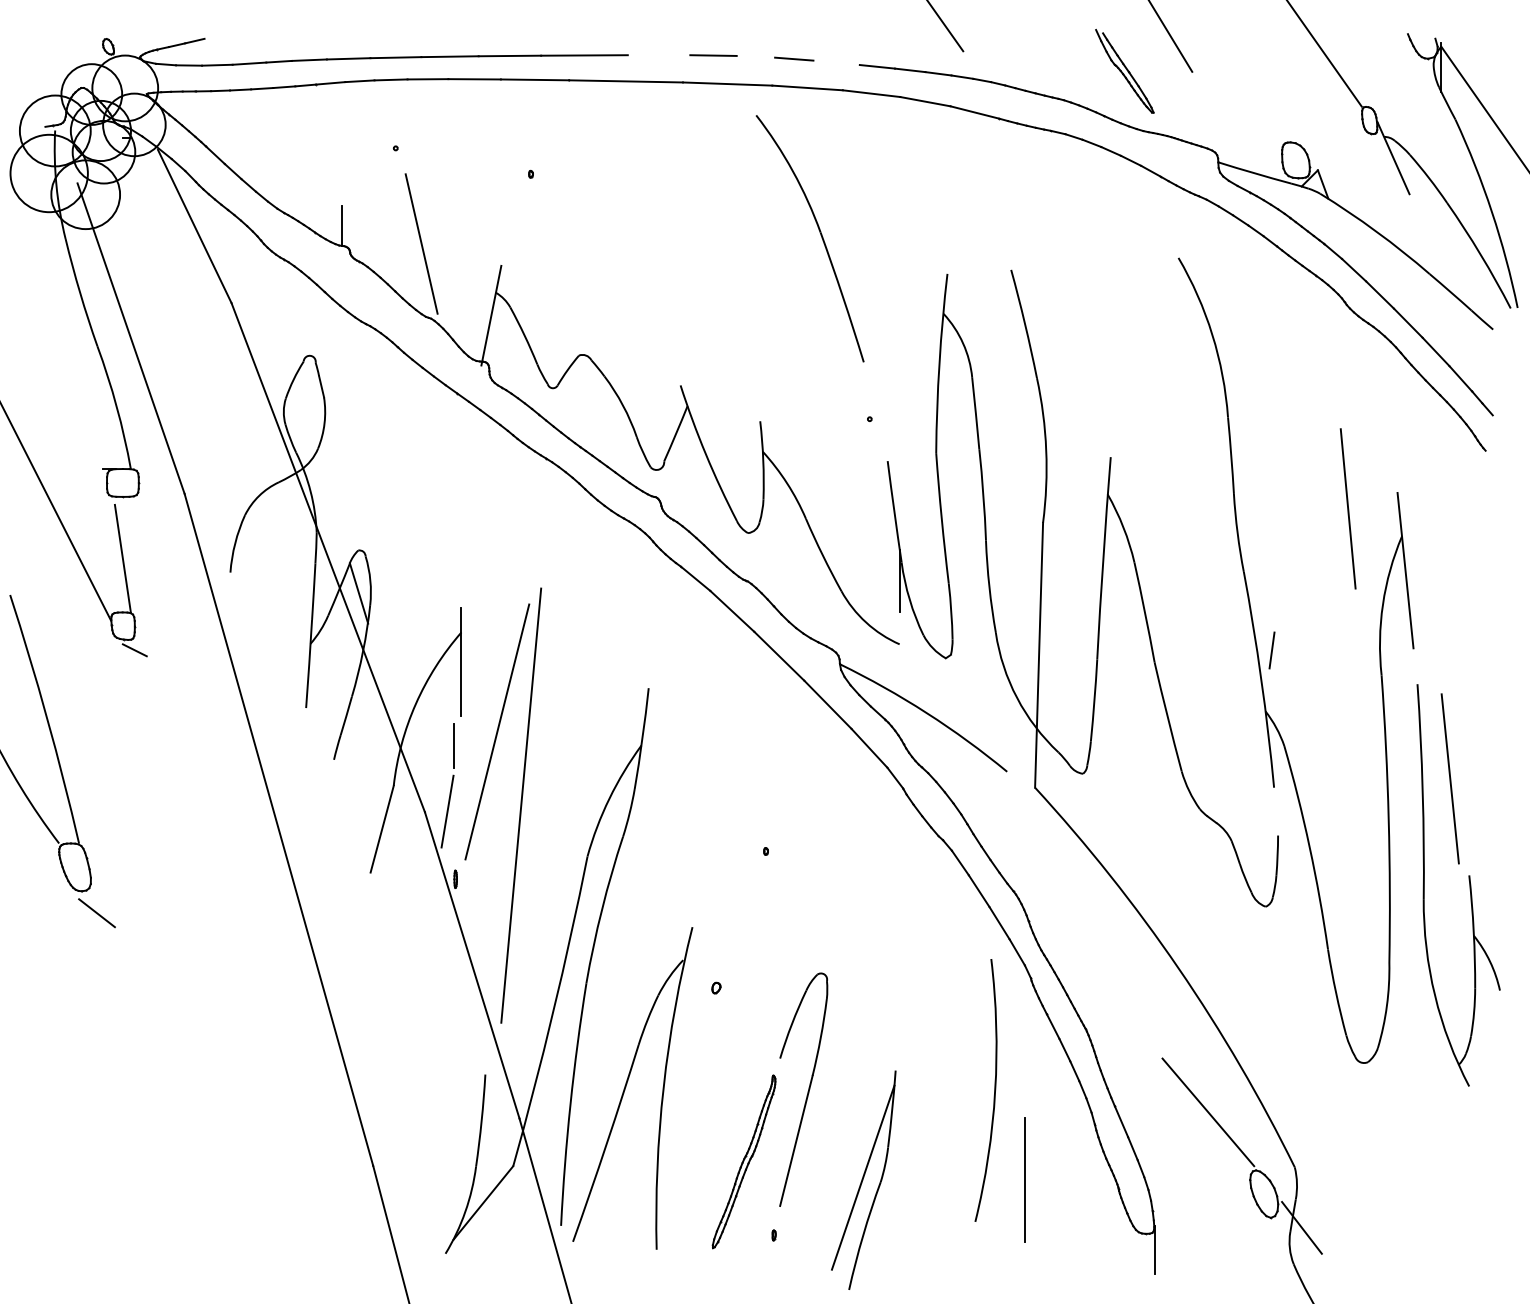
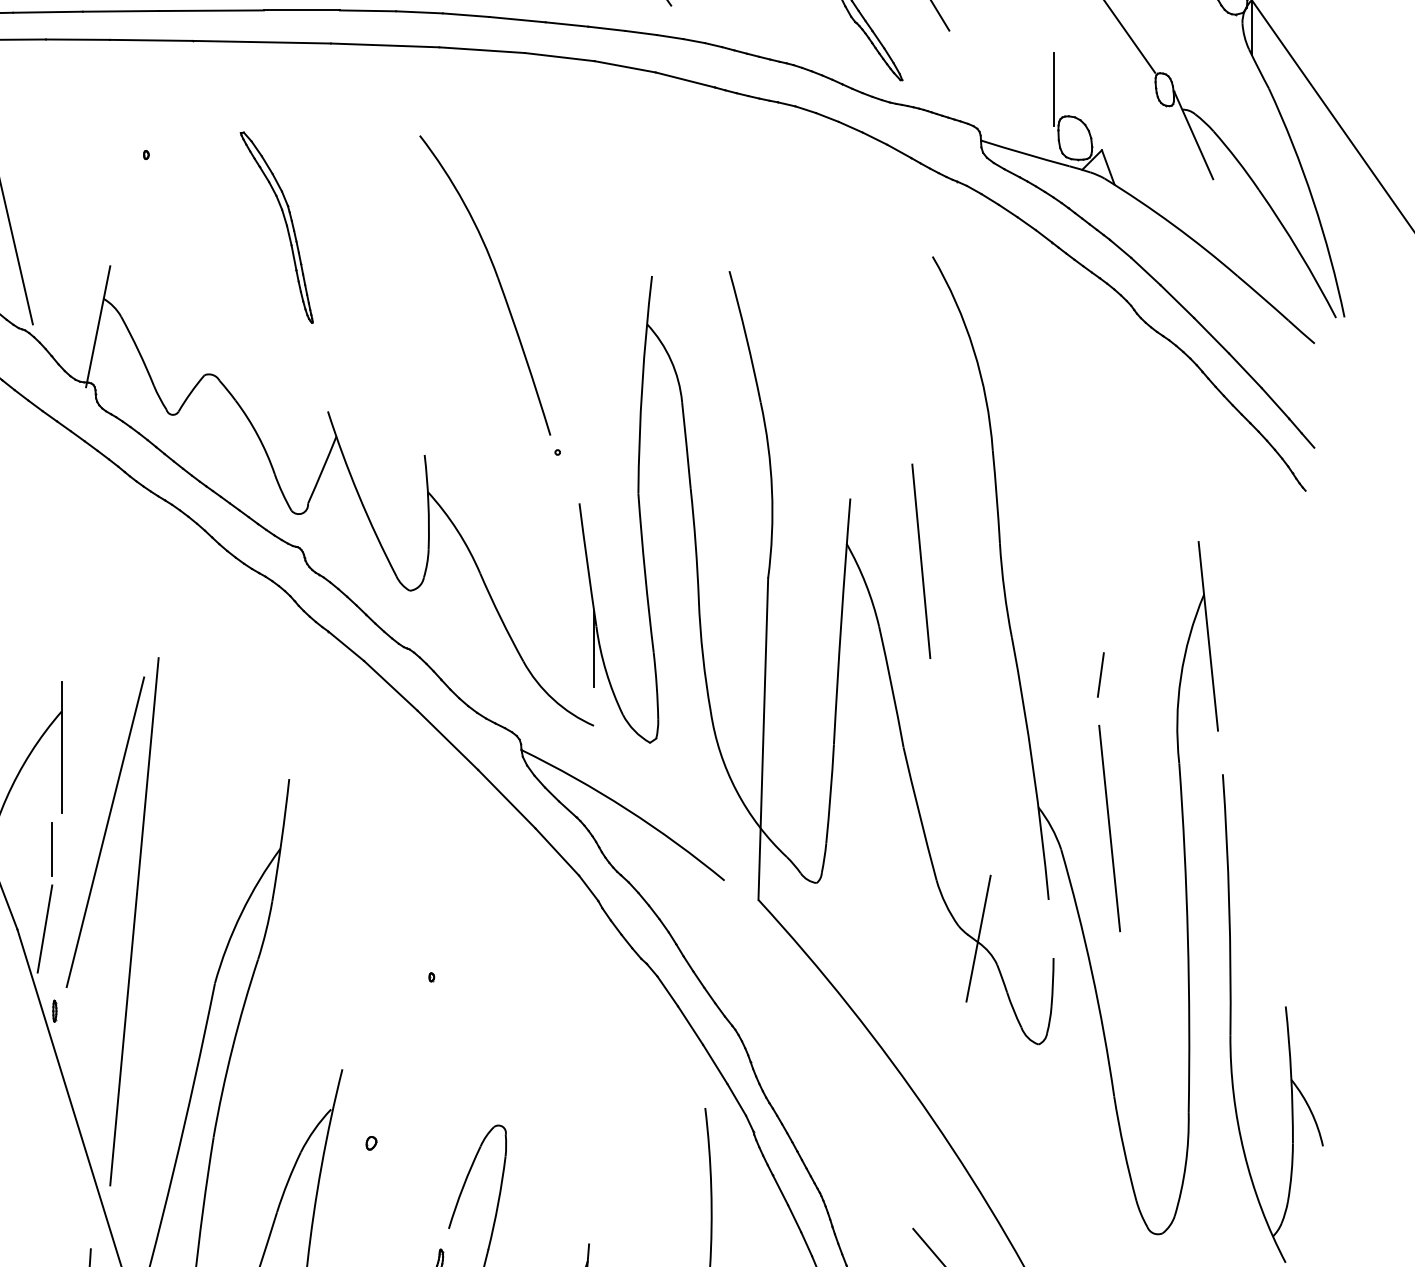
line: (658, 55) -> (301, 10), added
line: (755, 56) -> (418, 11), added
line: (836, 62) -> (517, 19), added
line: (1278, 120) -> (1054, 89), added
part: (645, 232) -> (285, 225), added
part: (820, 235) -> (497, 281), moved
line: (1347, 508) -> (920, 560), moved
line: (1271, 650) -> (1100, 675), moved
line: (1449, 778) -> (1108, 828), moved
line: (1216, 819) -> (978, 938), added

